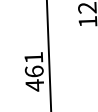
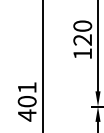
text: (33, 71) -> (26, 101), 461 -> 401

